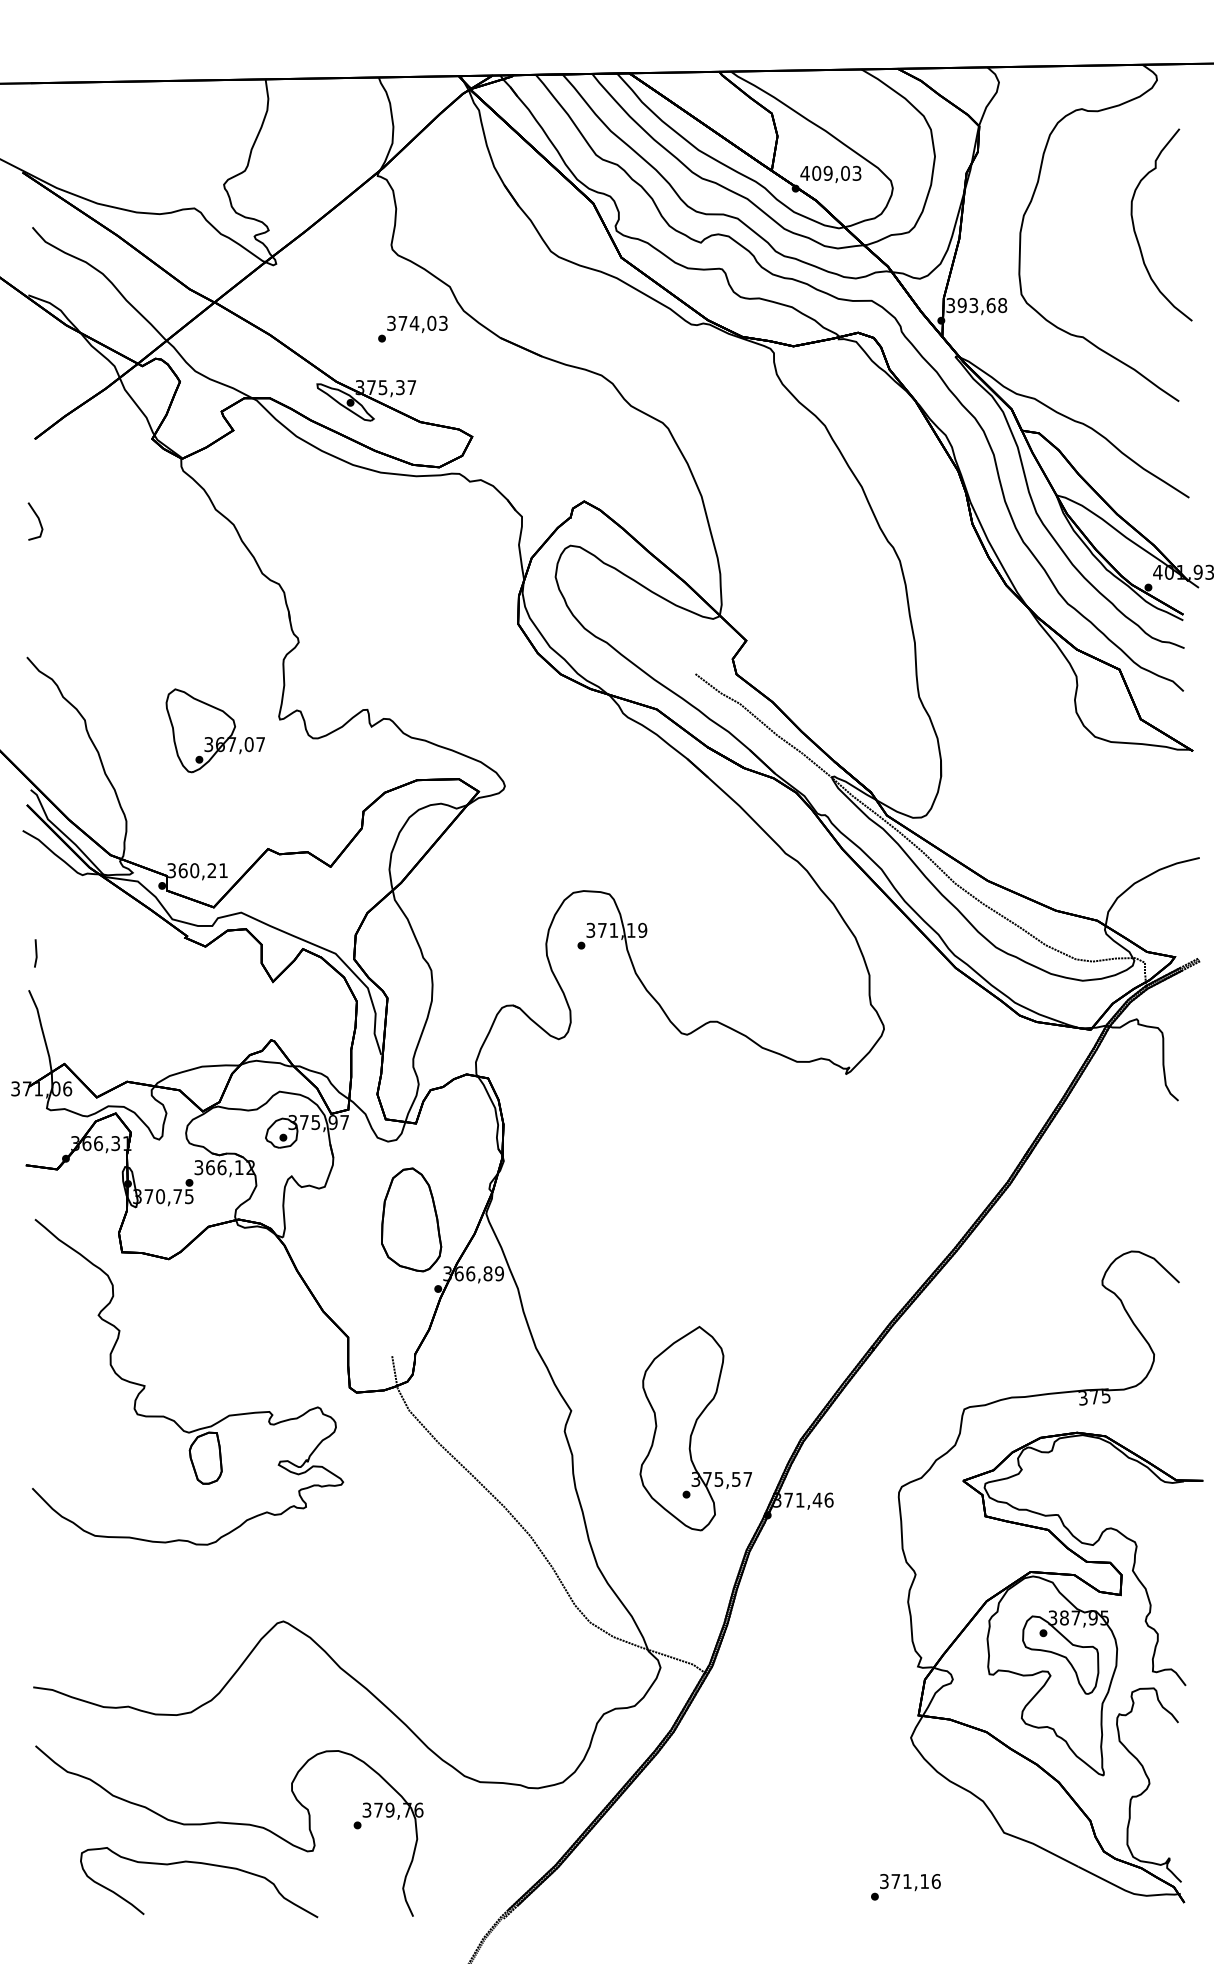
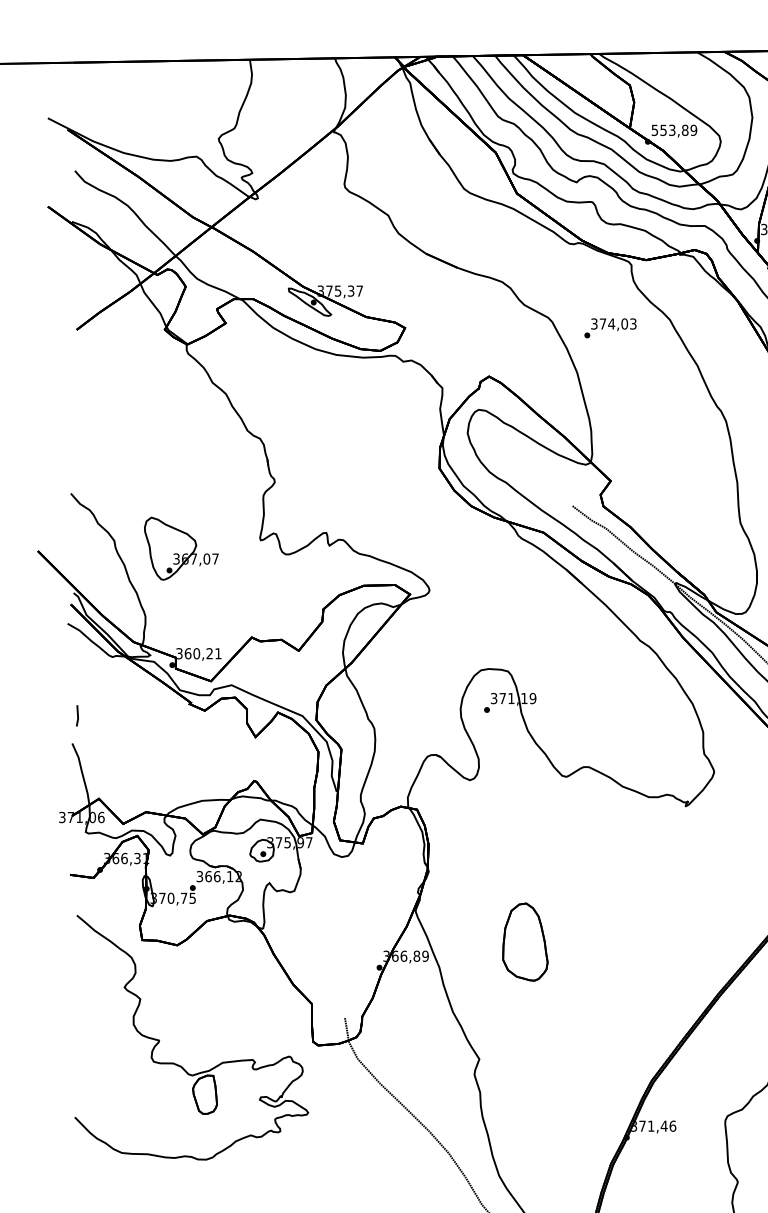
text: (830, 172) -> (673, 129), 409,03 -> 553,89
text: (412, 328) -> (610, 327), moved
part: (35, 521) -> (77, 391), removed
part: (214, 730) -> (180, 548), moved
part: (411, 1219) -> (525, 941), moved
part: (695, 1428) -> (572, 1072), removed

